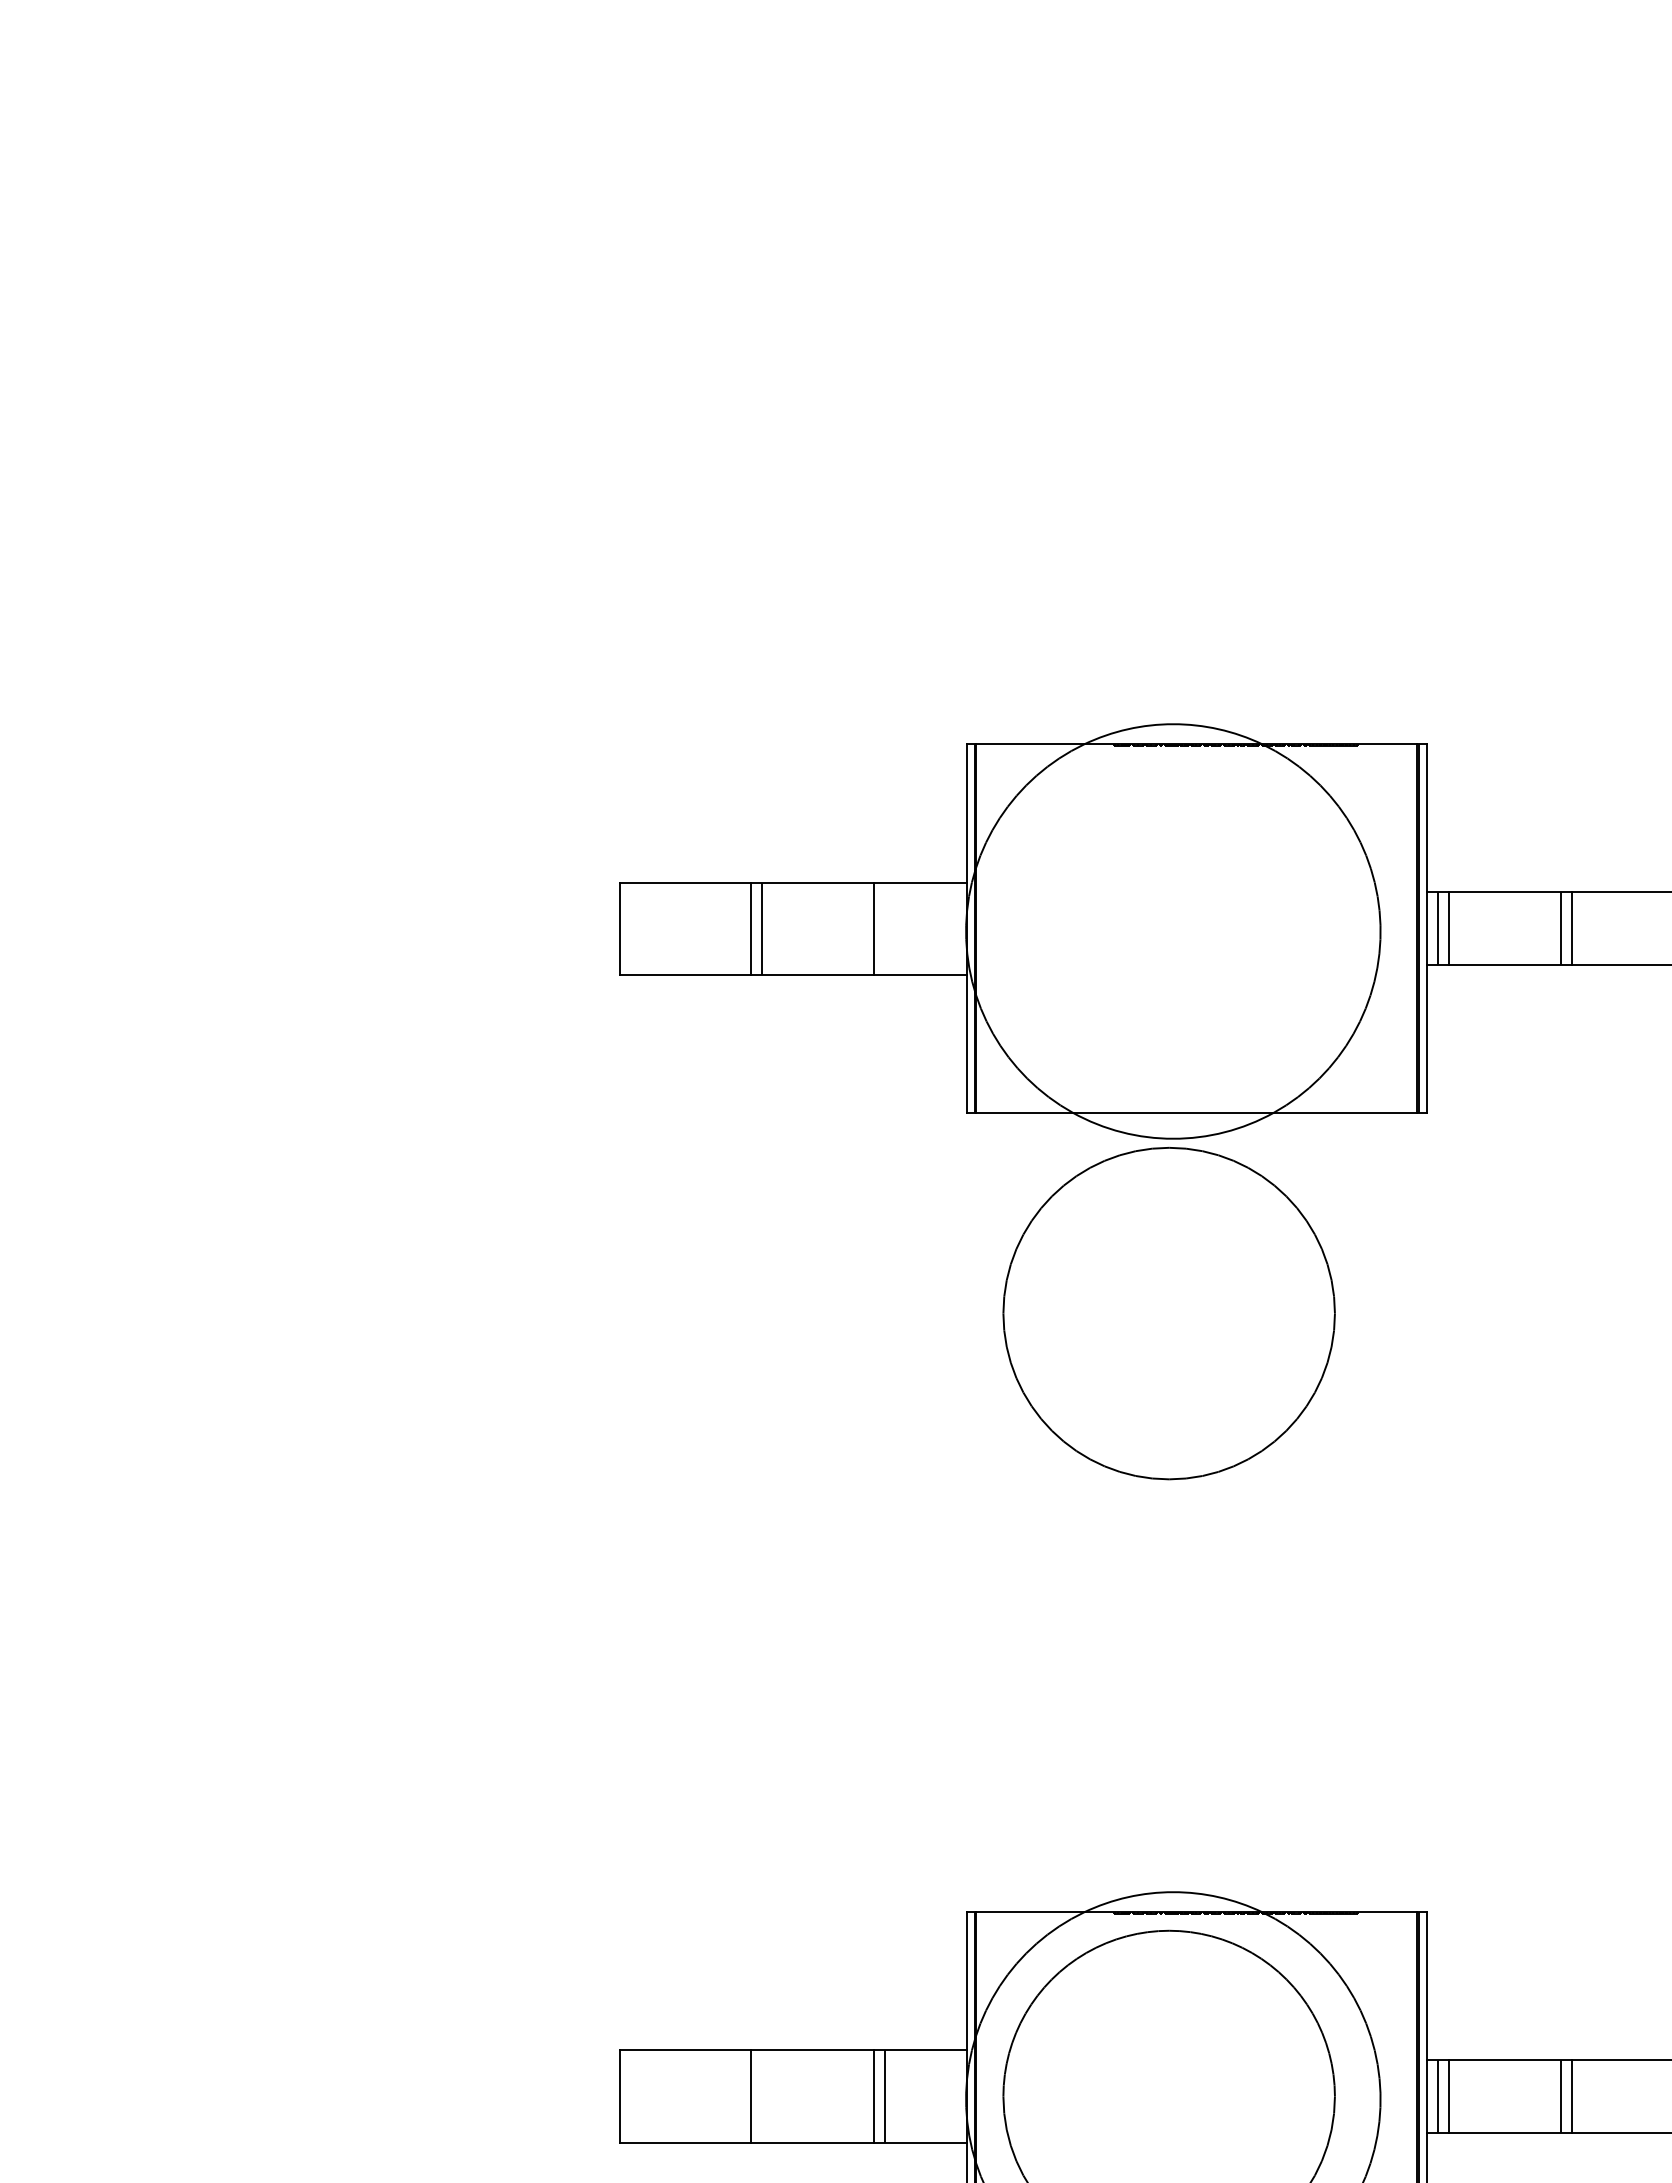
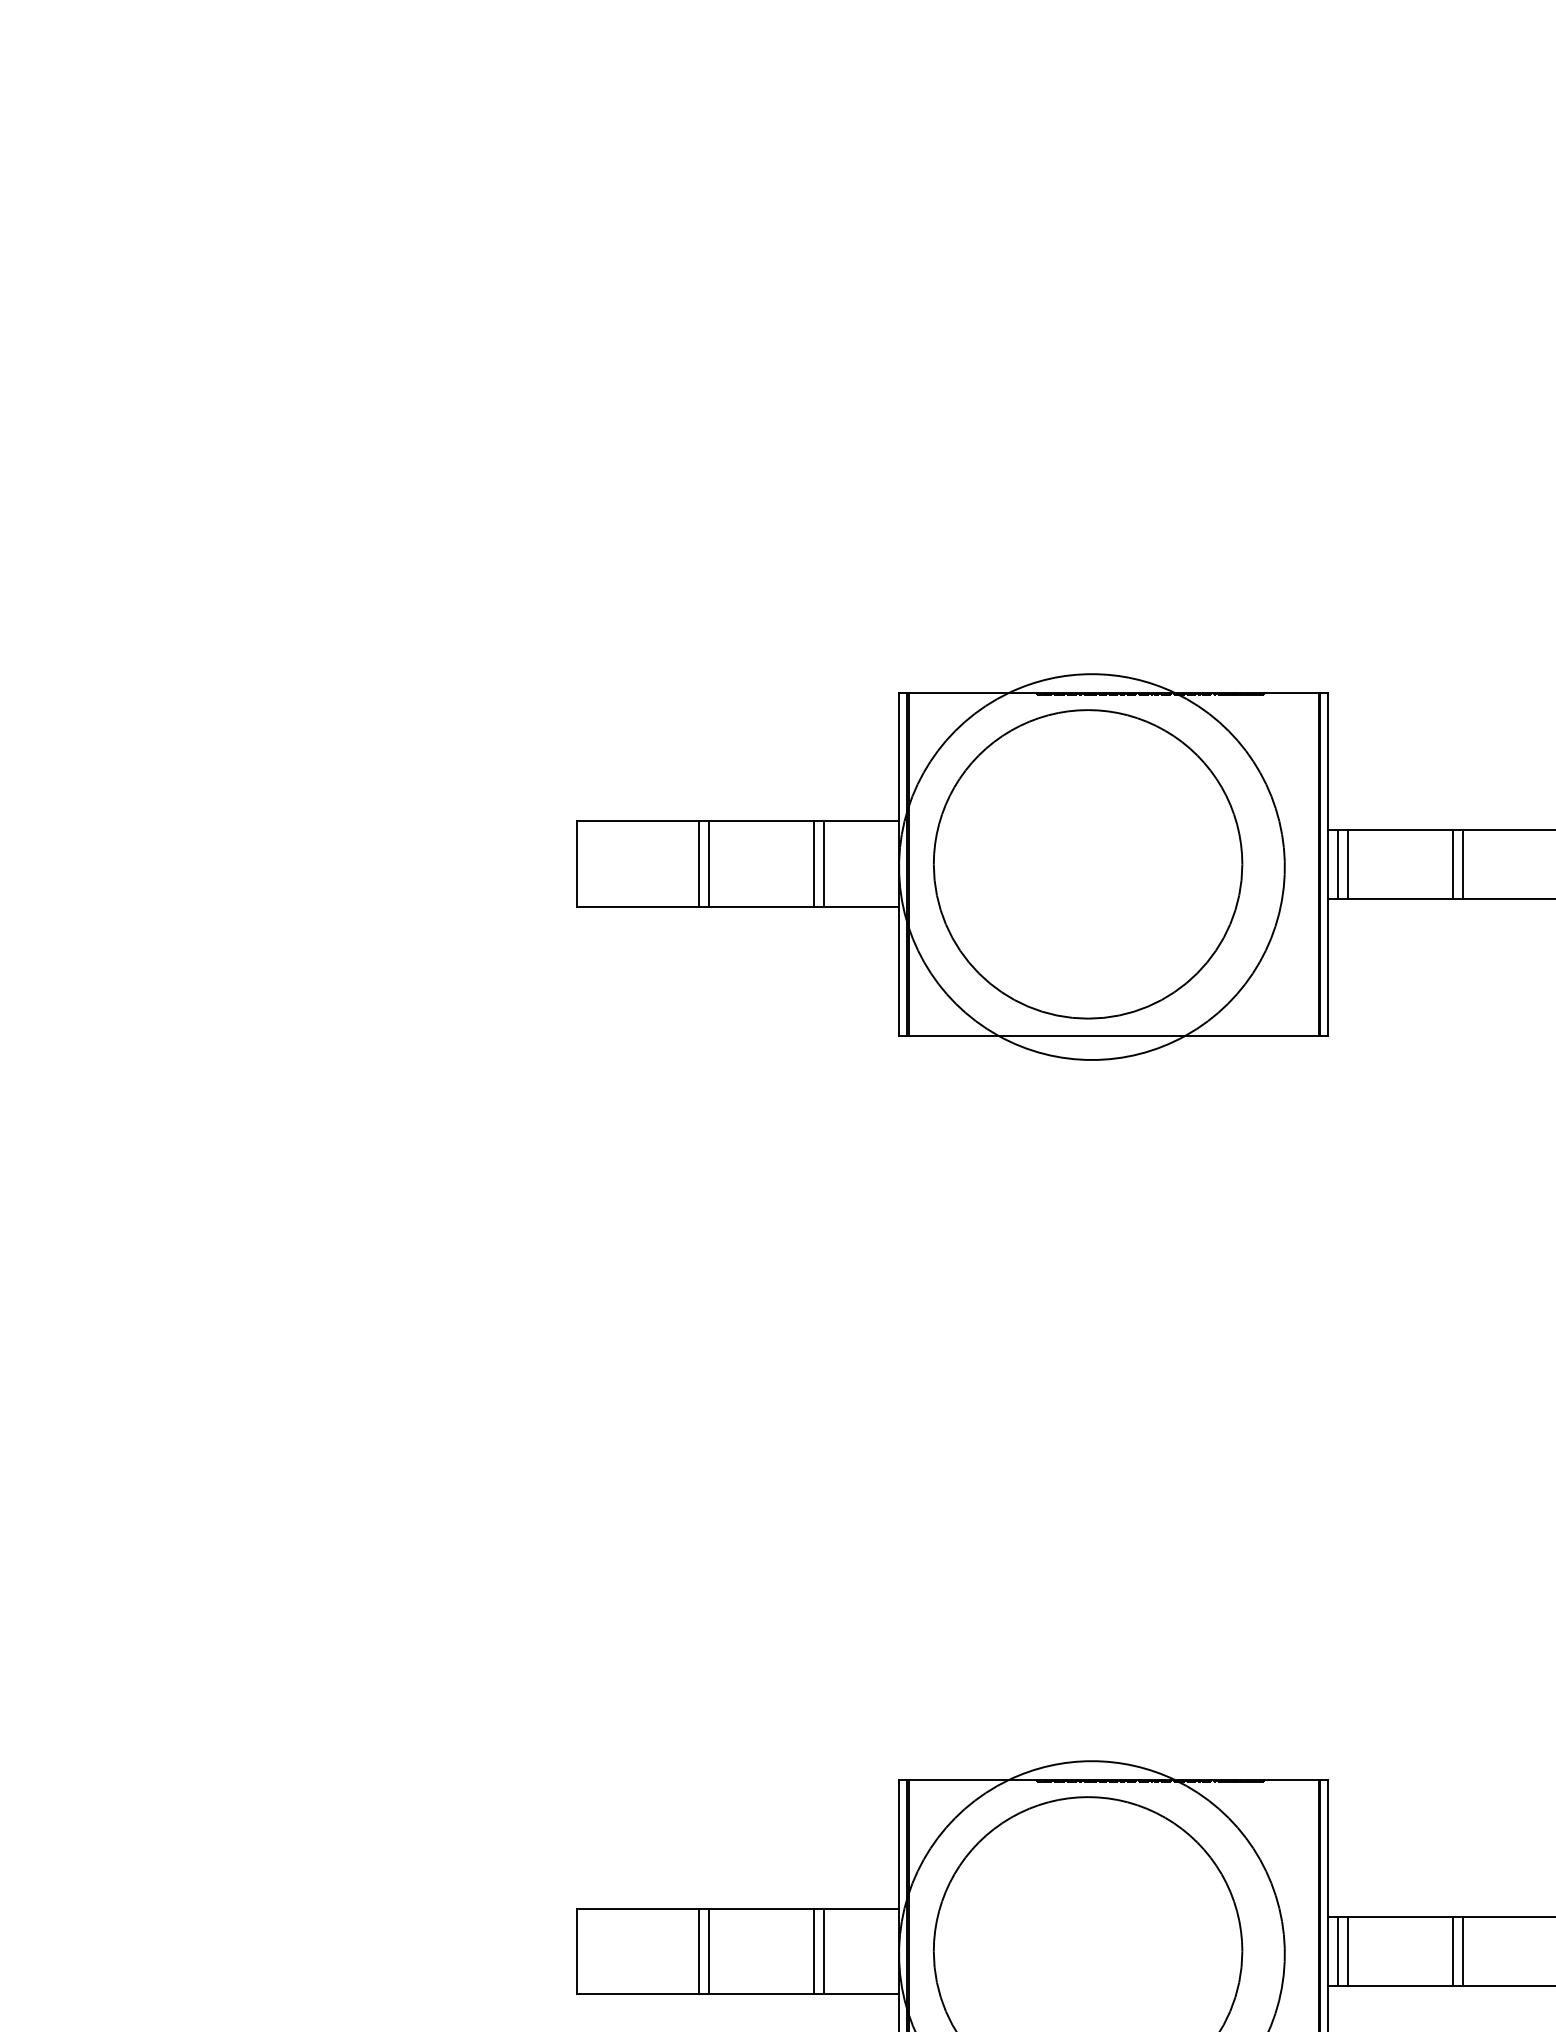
line: (885, 928) -> (824, 864), added
part: (1168, 1313) -> (1087, 864), moved
line: (761, 2096) -> (708, 1951), added

